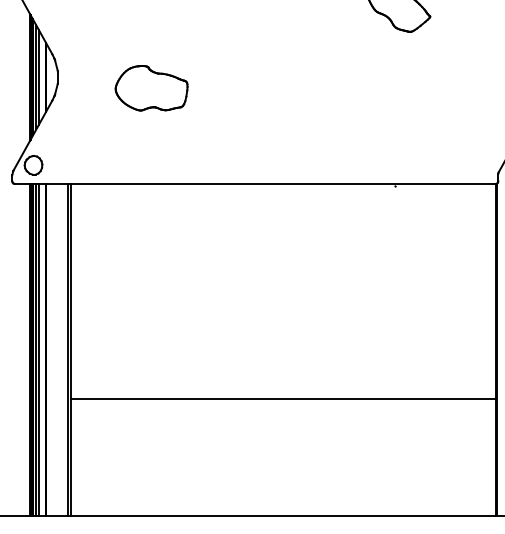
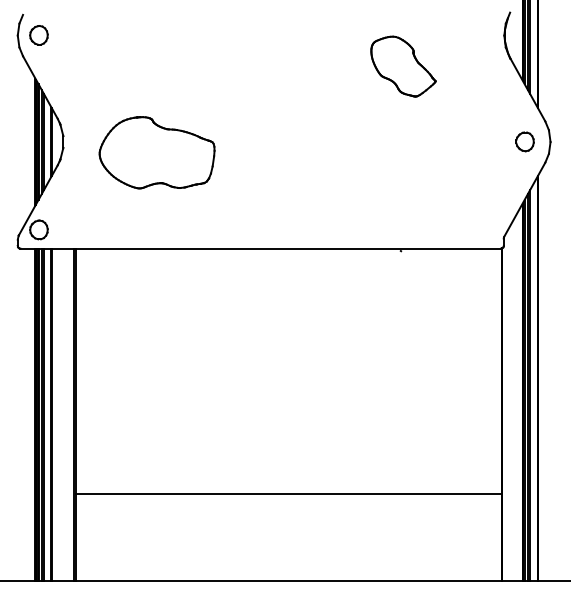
part: (151, 87) -> (156, 152), size x1.6
line: (283, 398) -> (288, 493), moved

